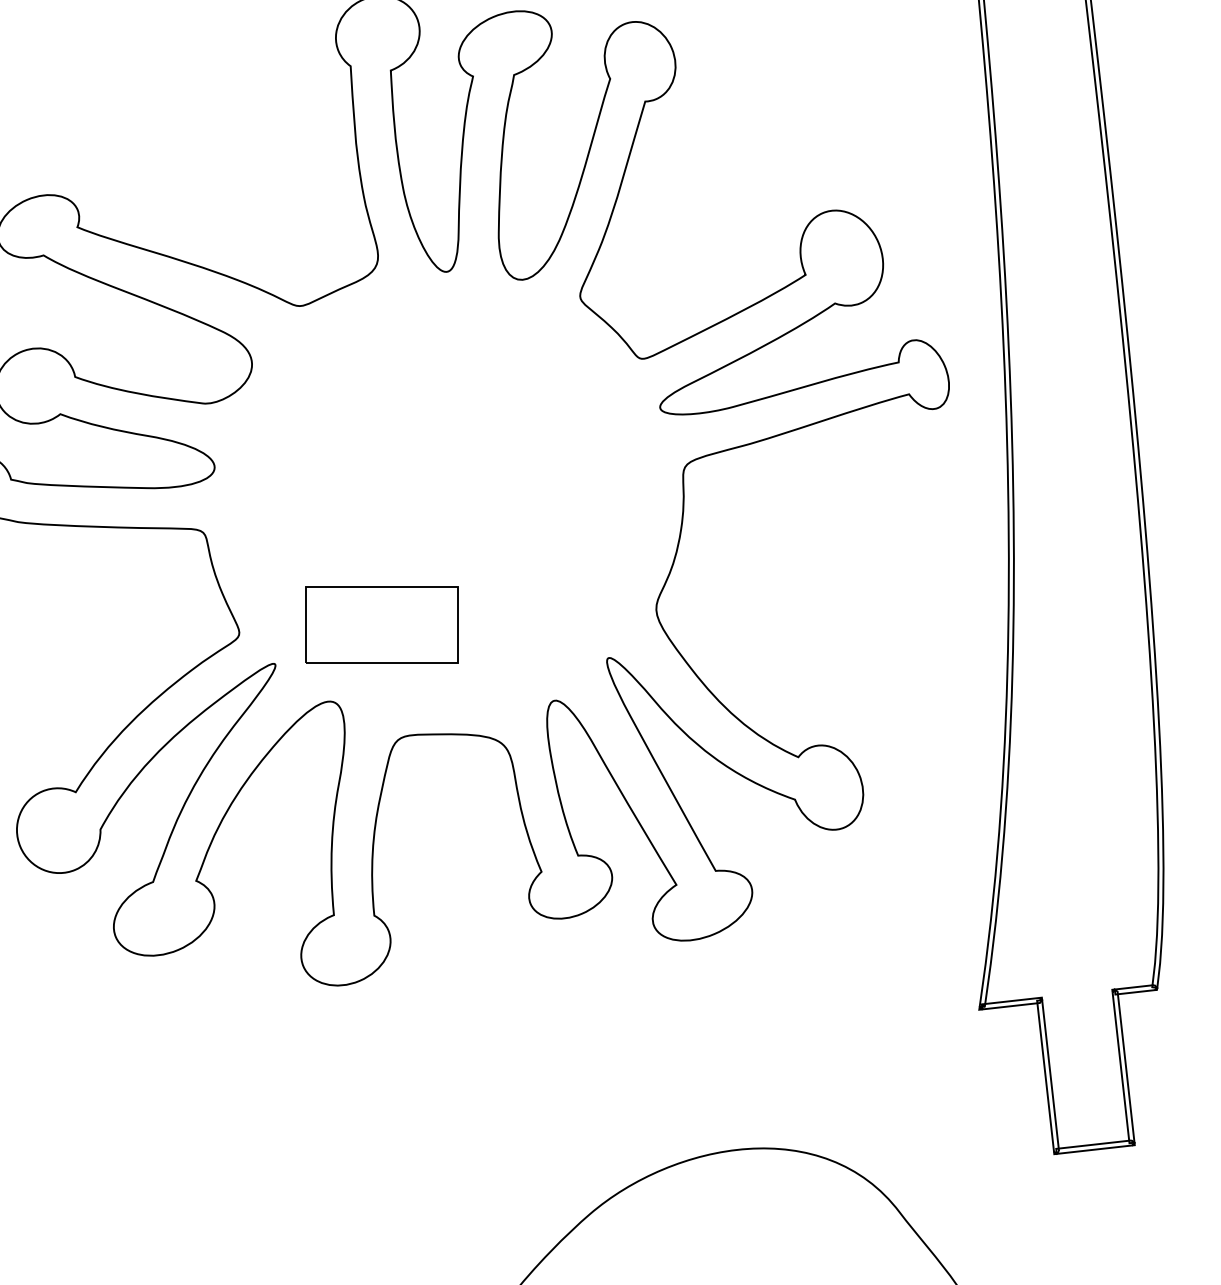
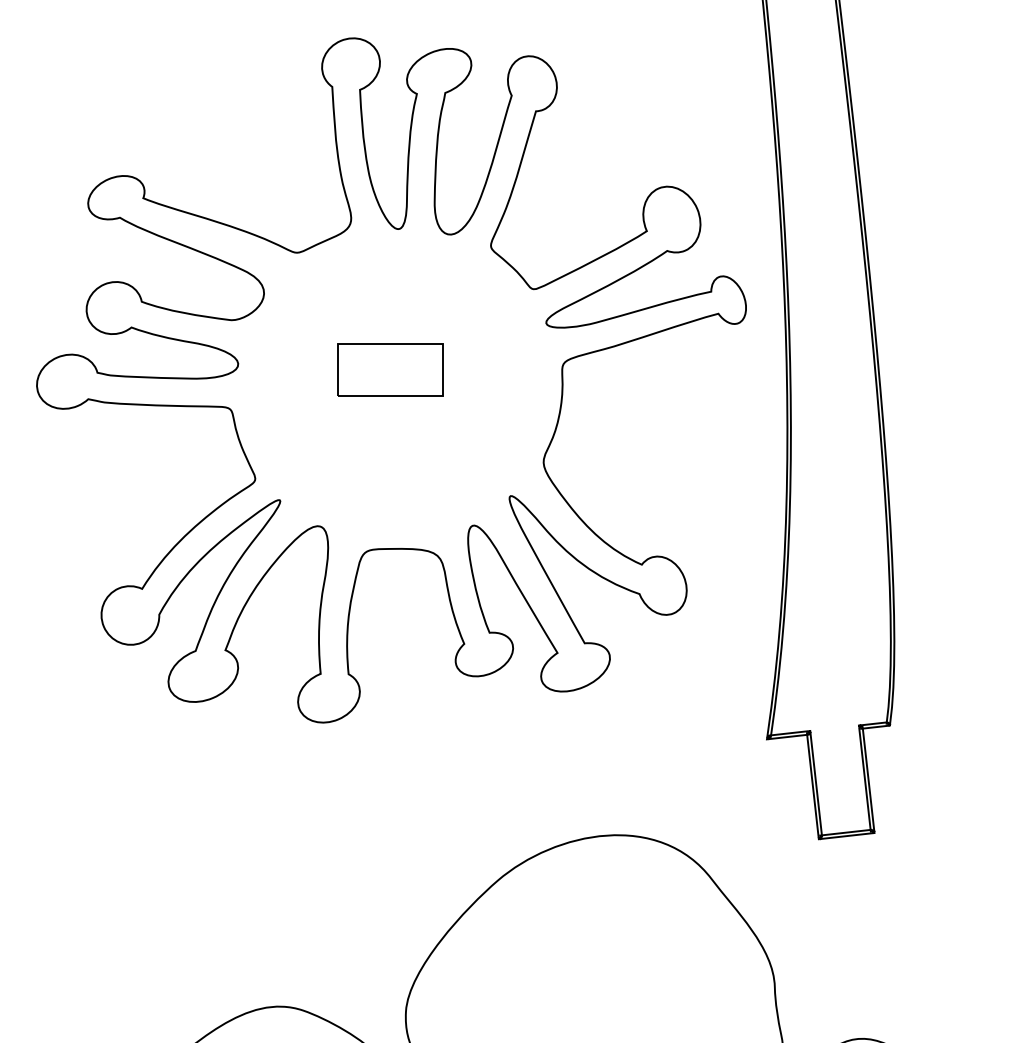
part: (382, 623) -> (390, 369), moved

